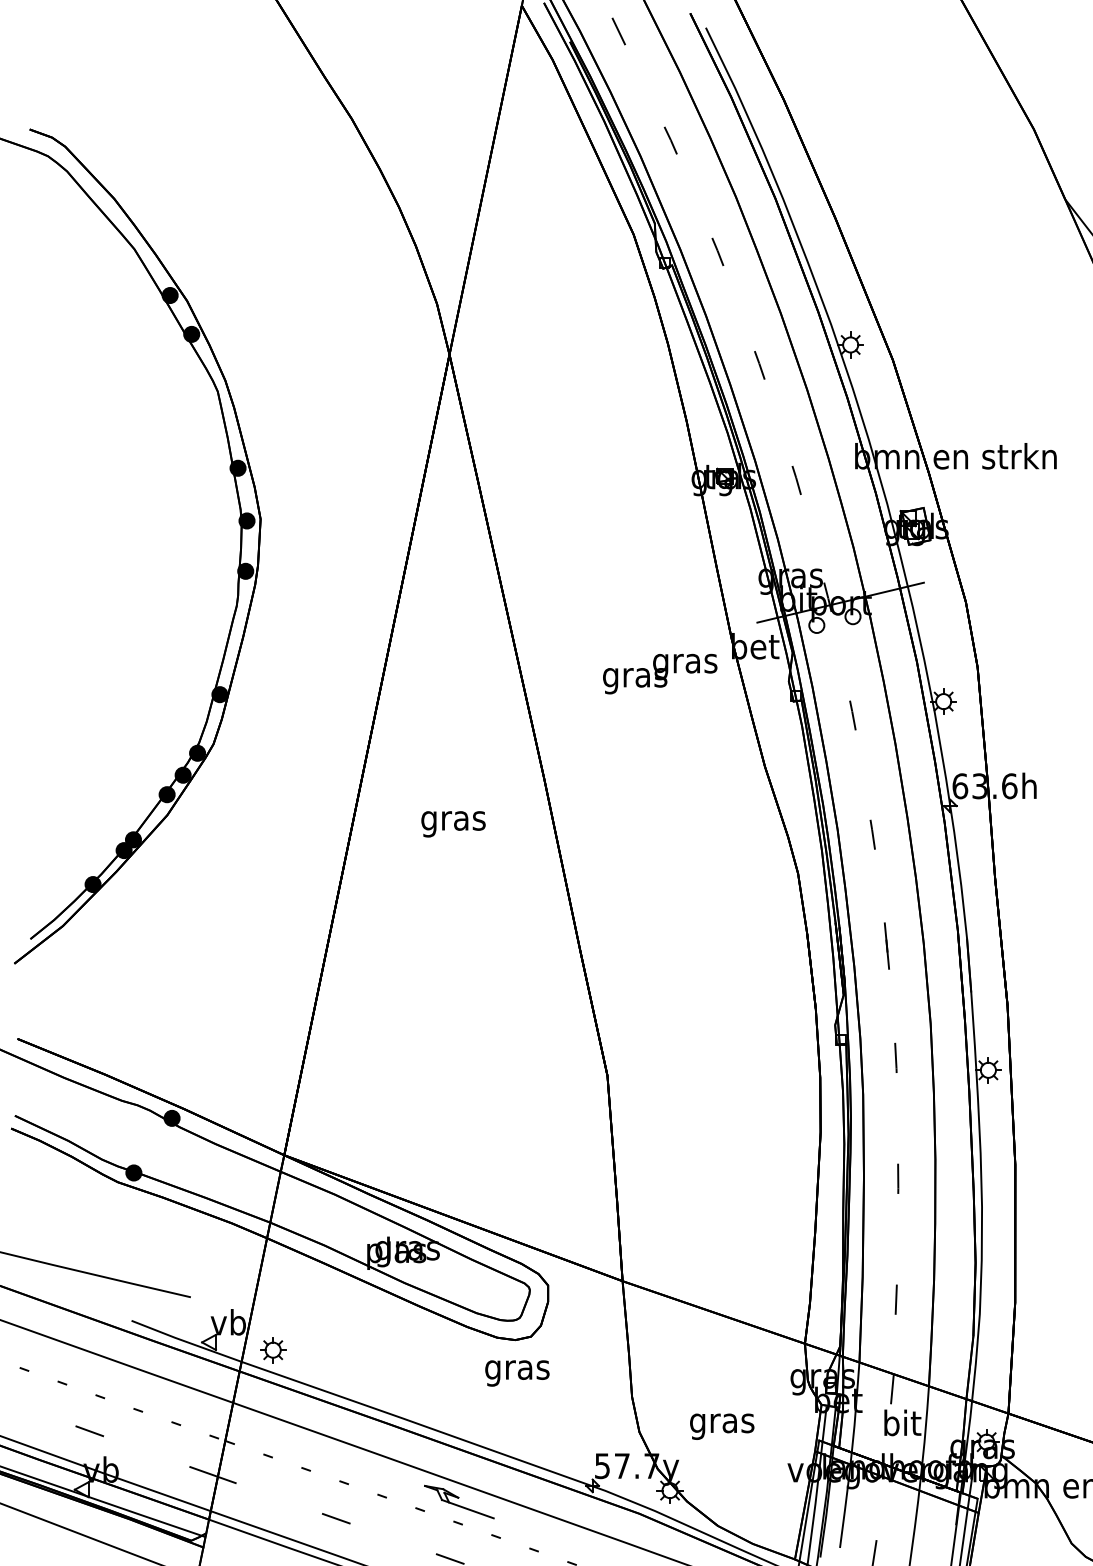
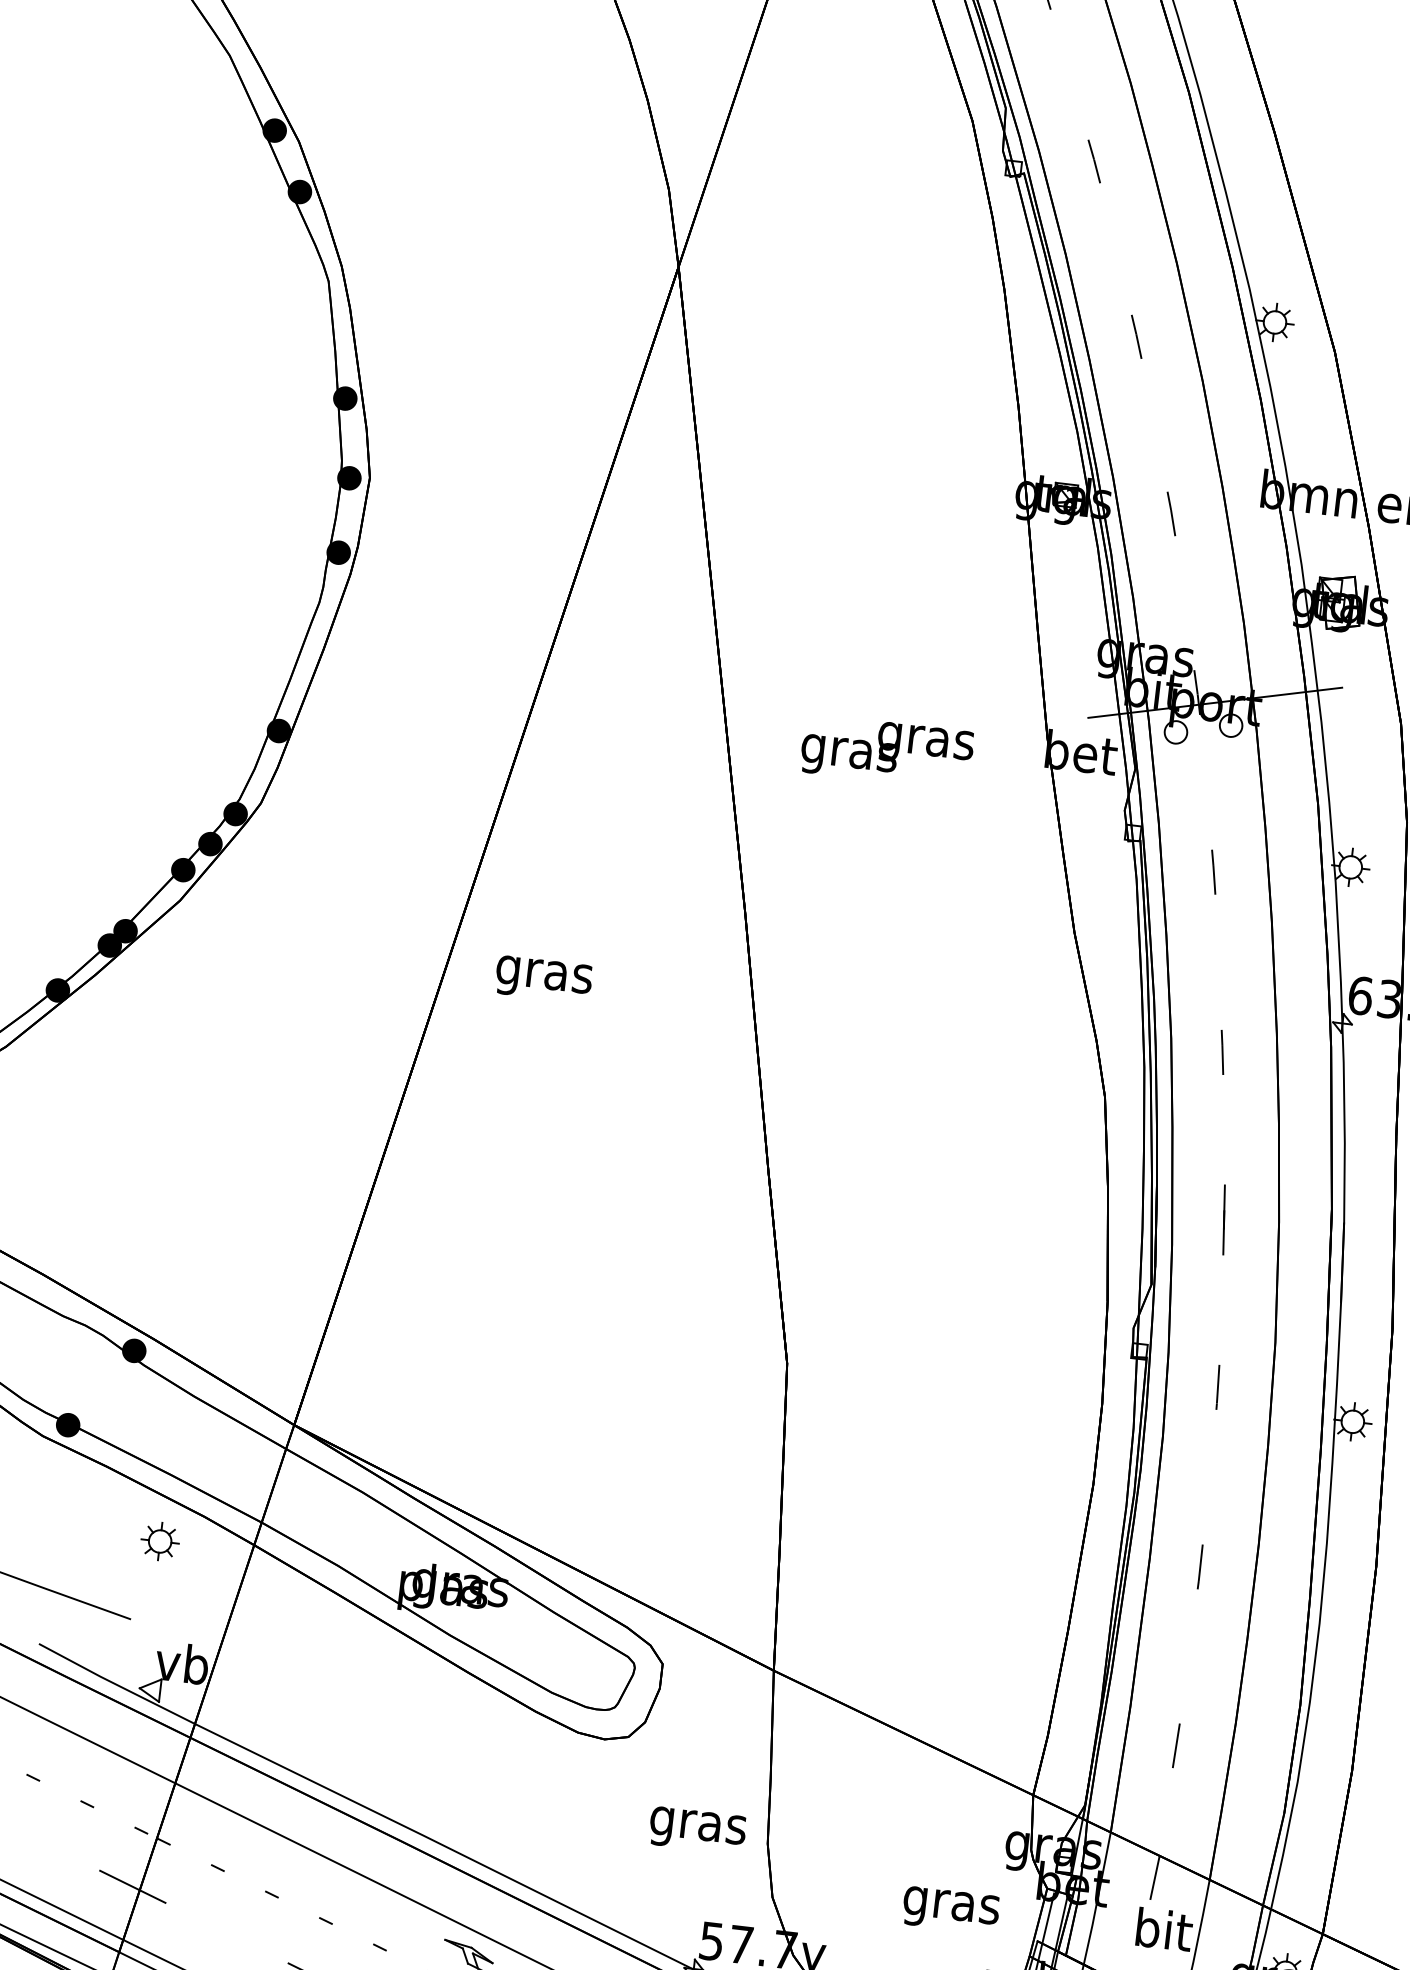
text: (660, 673) -> (887, 751), moved
text: (453, 824) -> (543, 979), moved
part: (273, 1350) -> (160, 1542), moved
text: (517, 1373) -> (697, 1830), moved
text: (722, 1426) -> (951, 1909), moved

